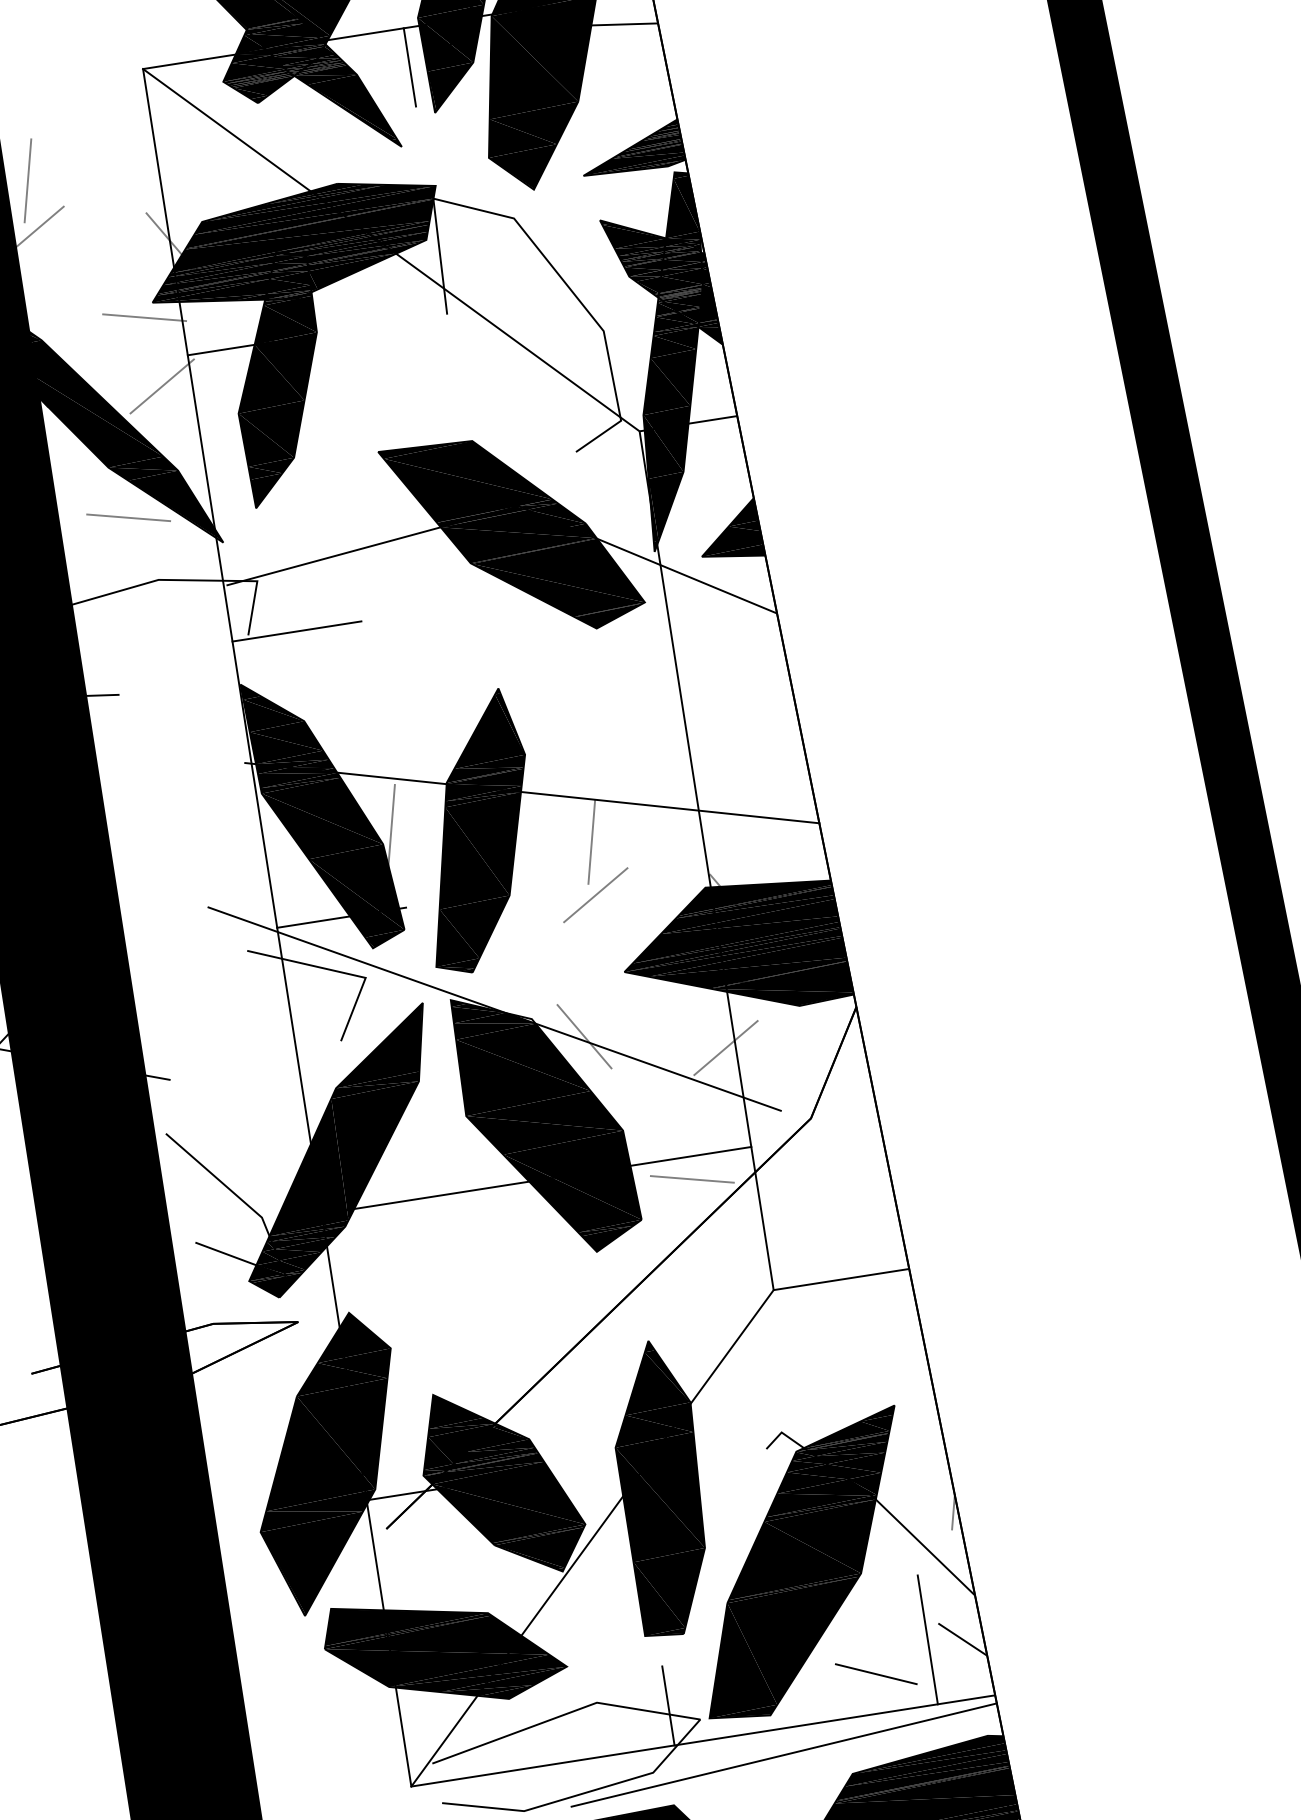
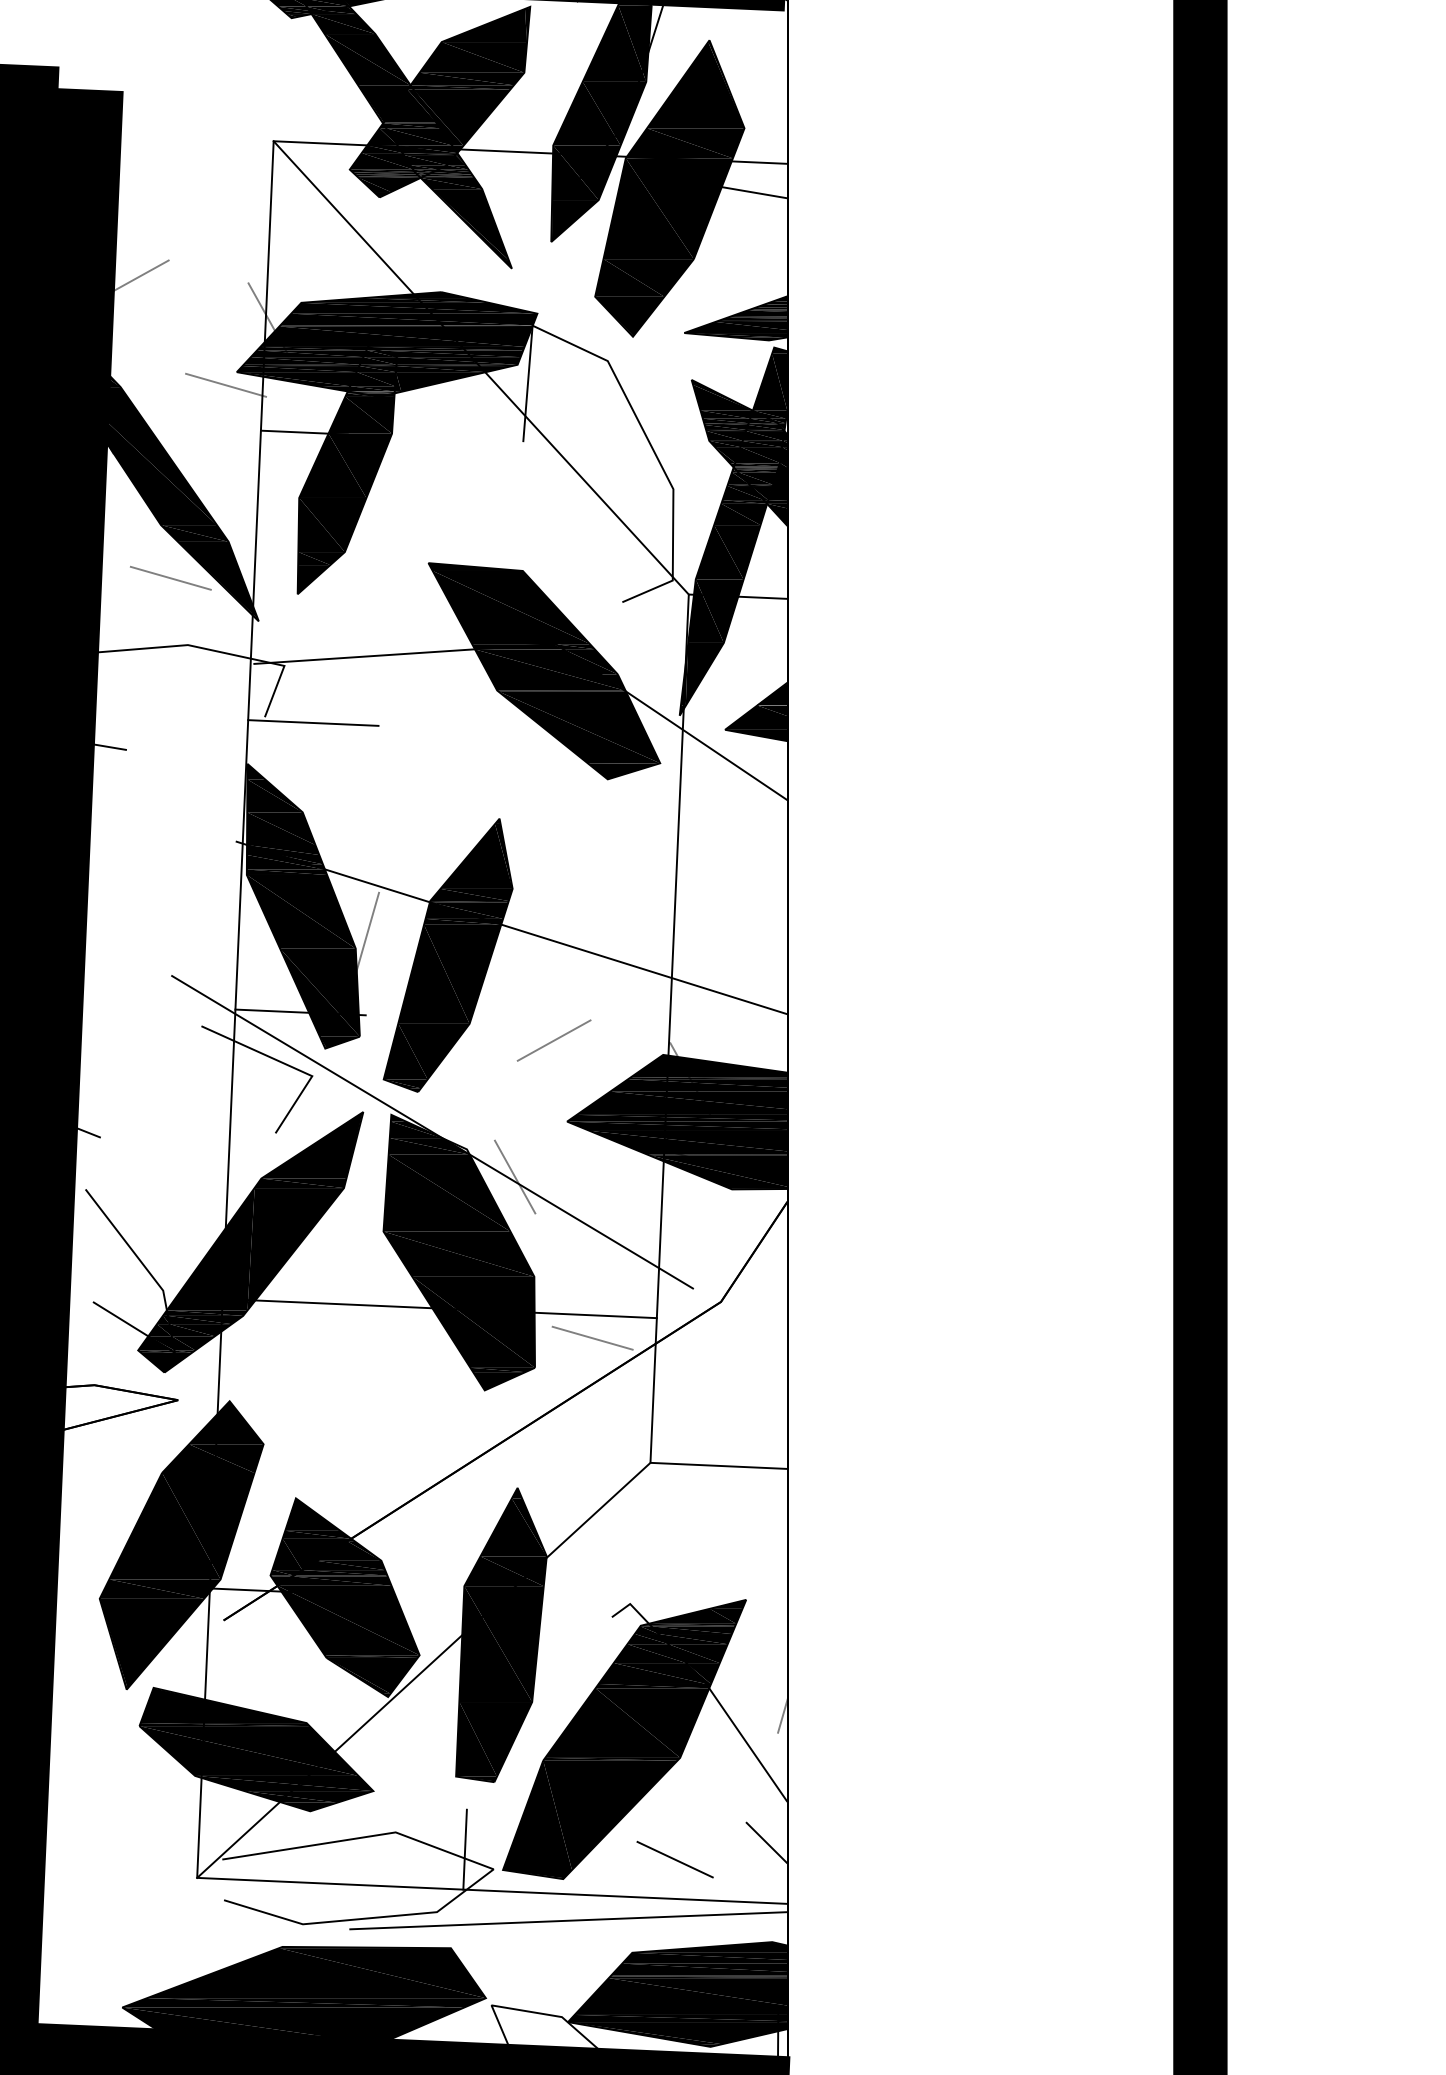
line: (409, 66) -> (535, 191), removed
line: (27, 181) -> (138, 228), removed
line: (162, 386) -> (229, 456), removed
line: (591, 842) -> (560, 988), removed
line: (725, 1047) -> (651, 1215), removed
line: (927, 1640) -> (732, 1836), removed

